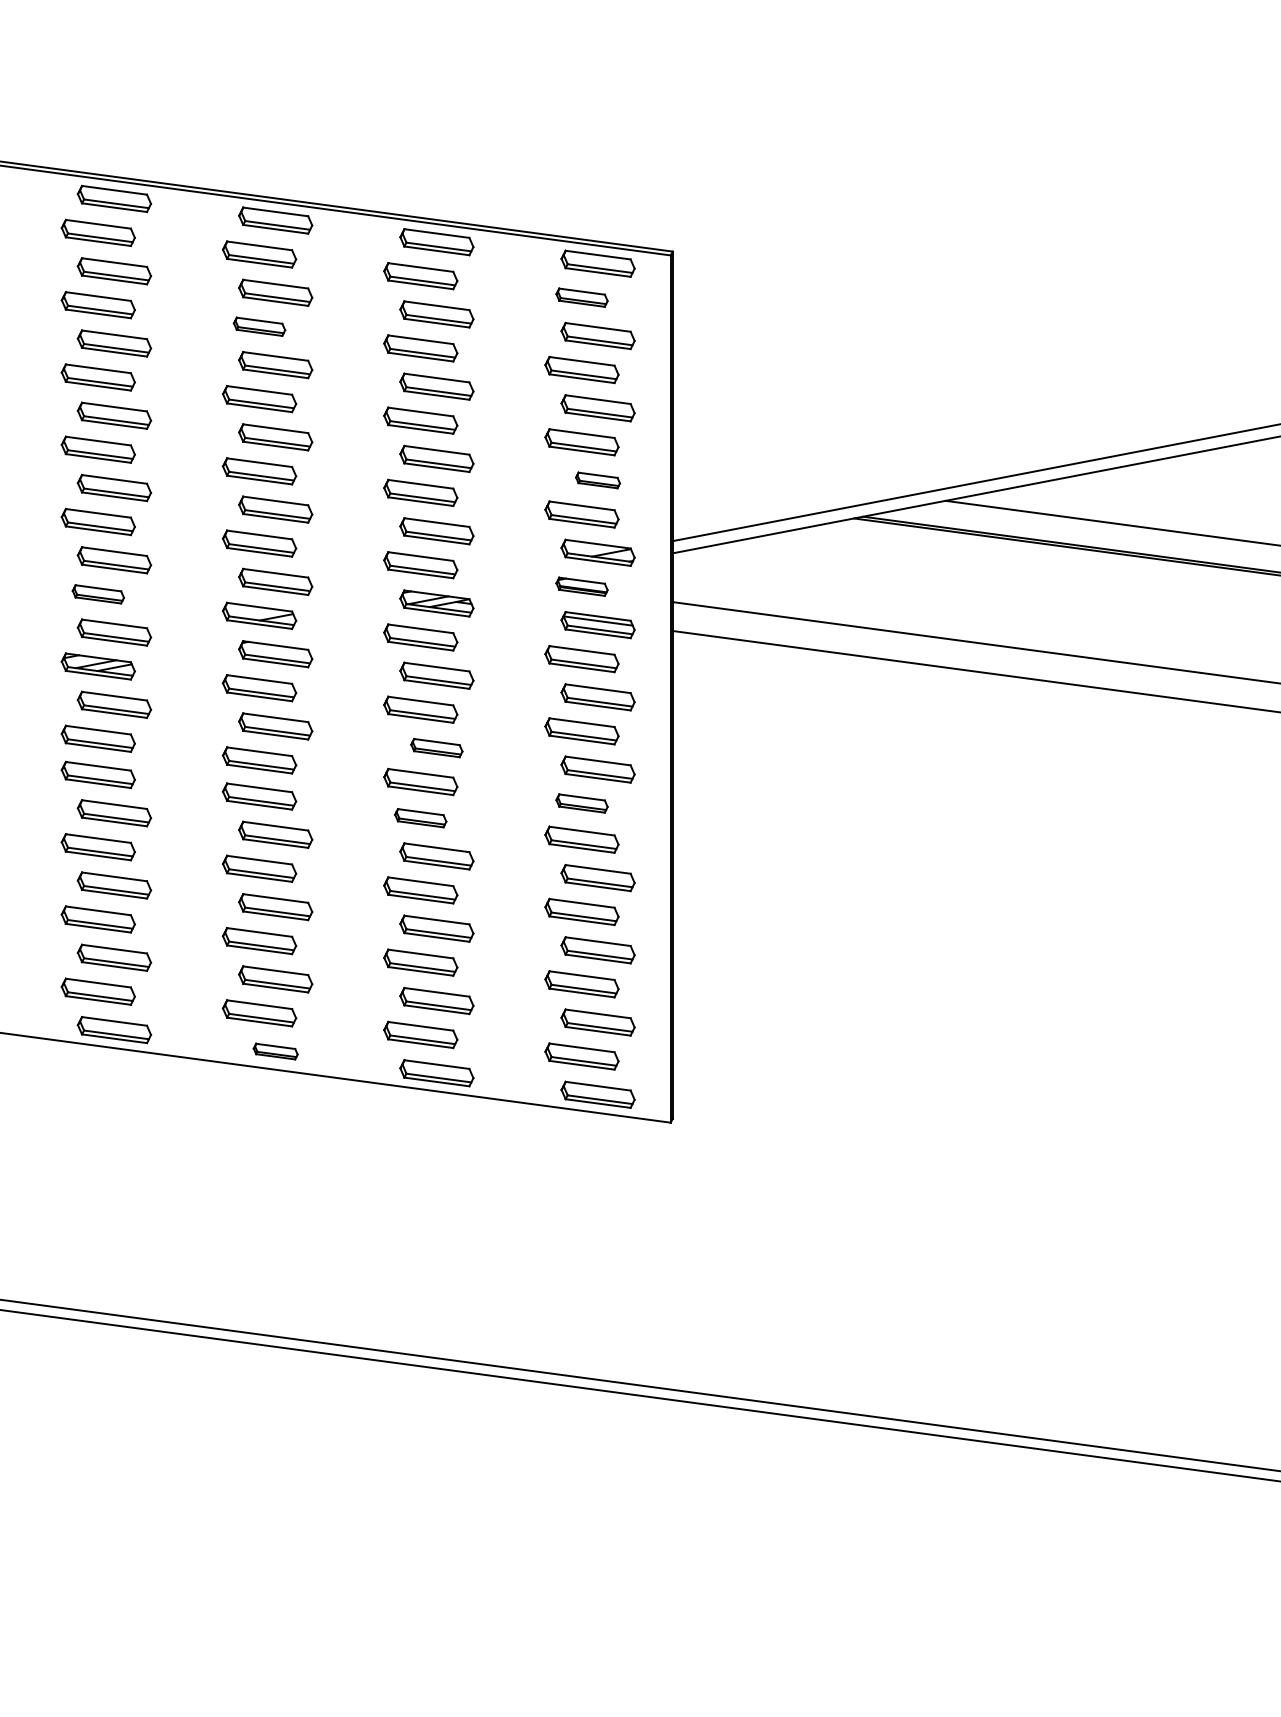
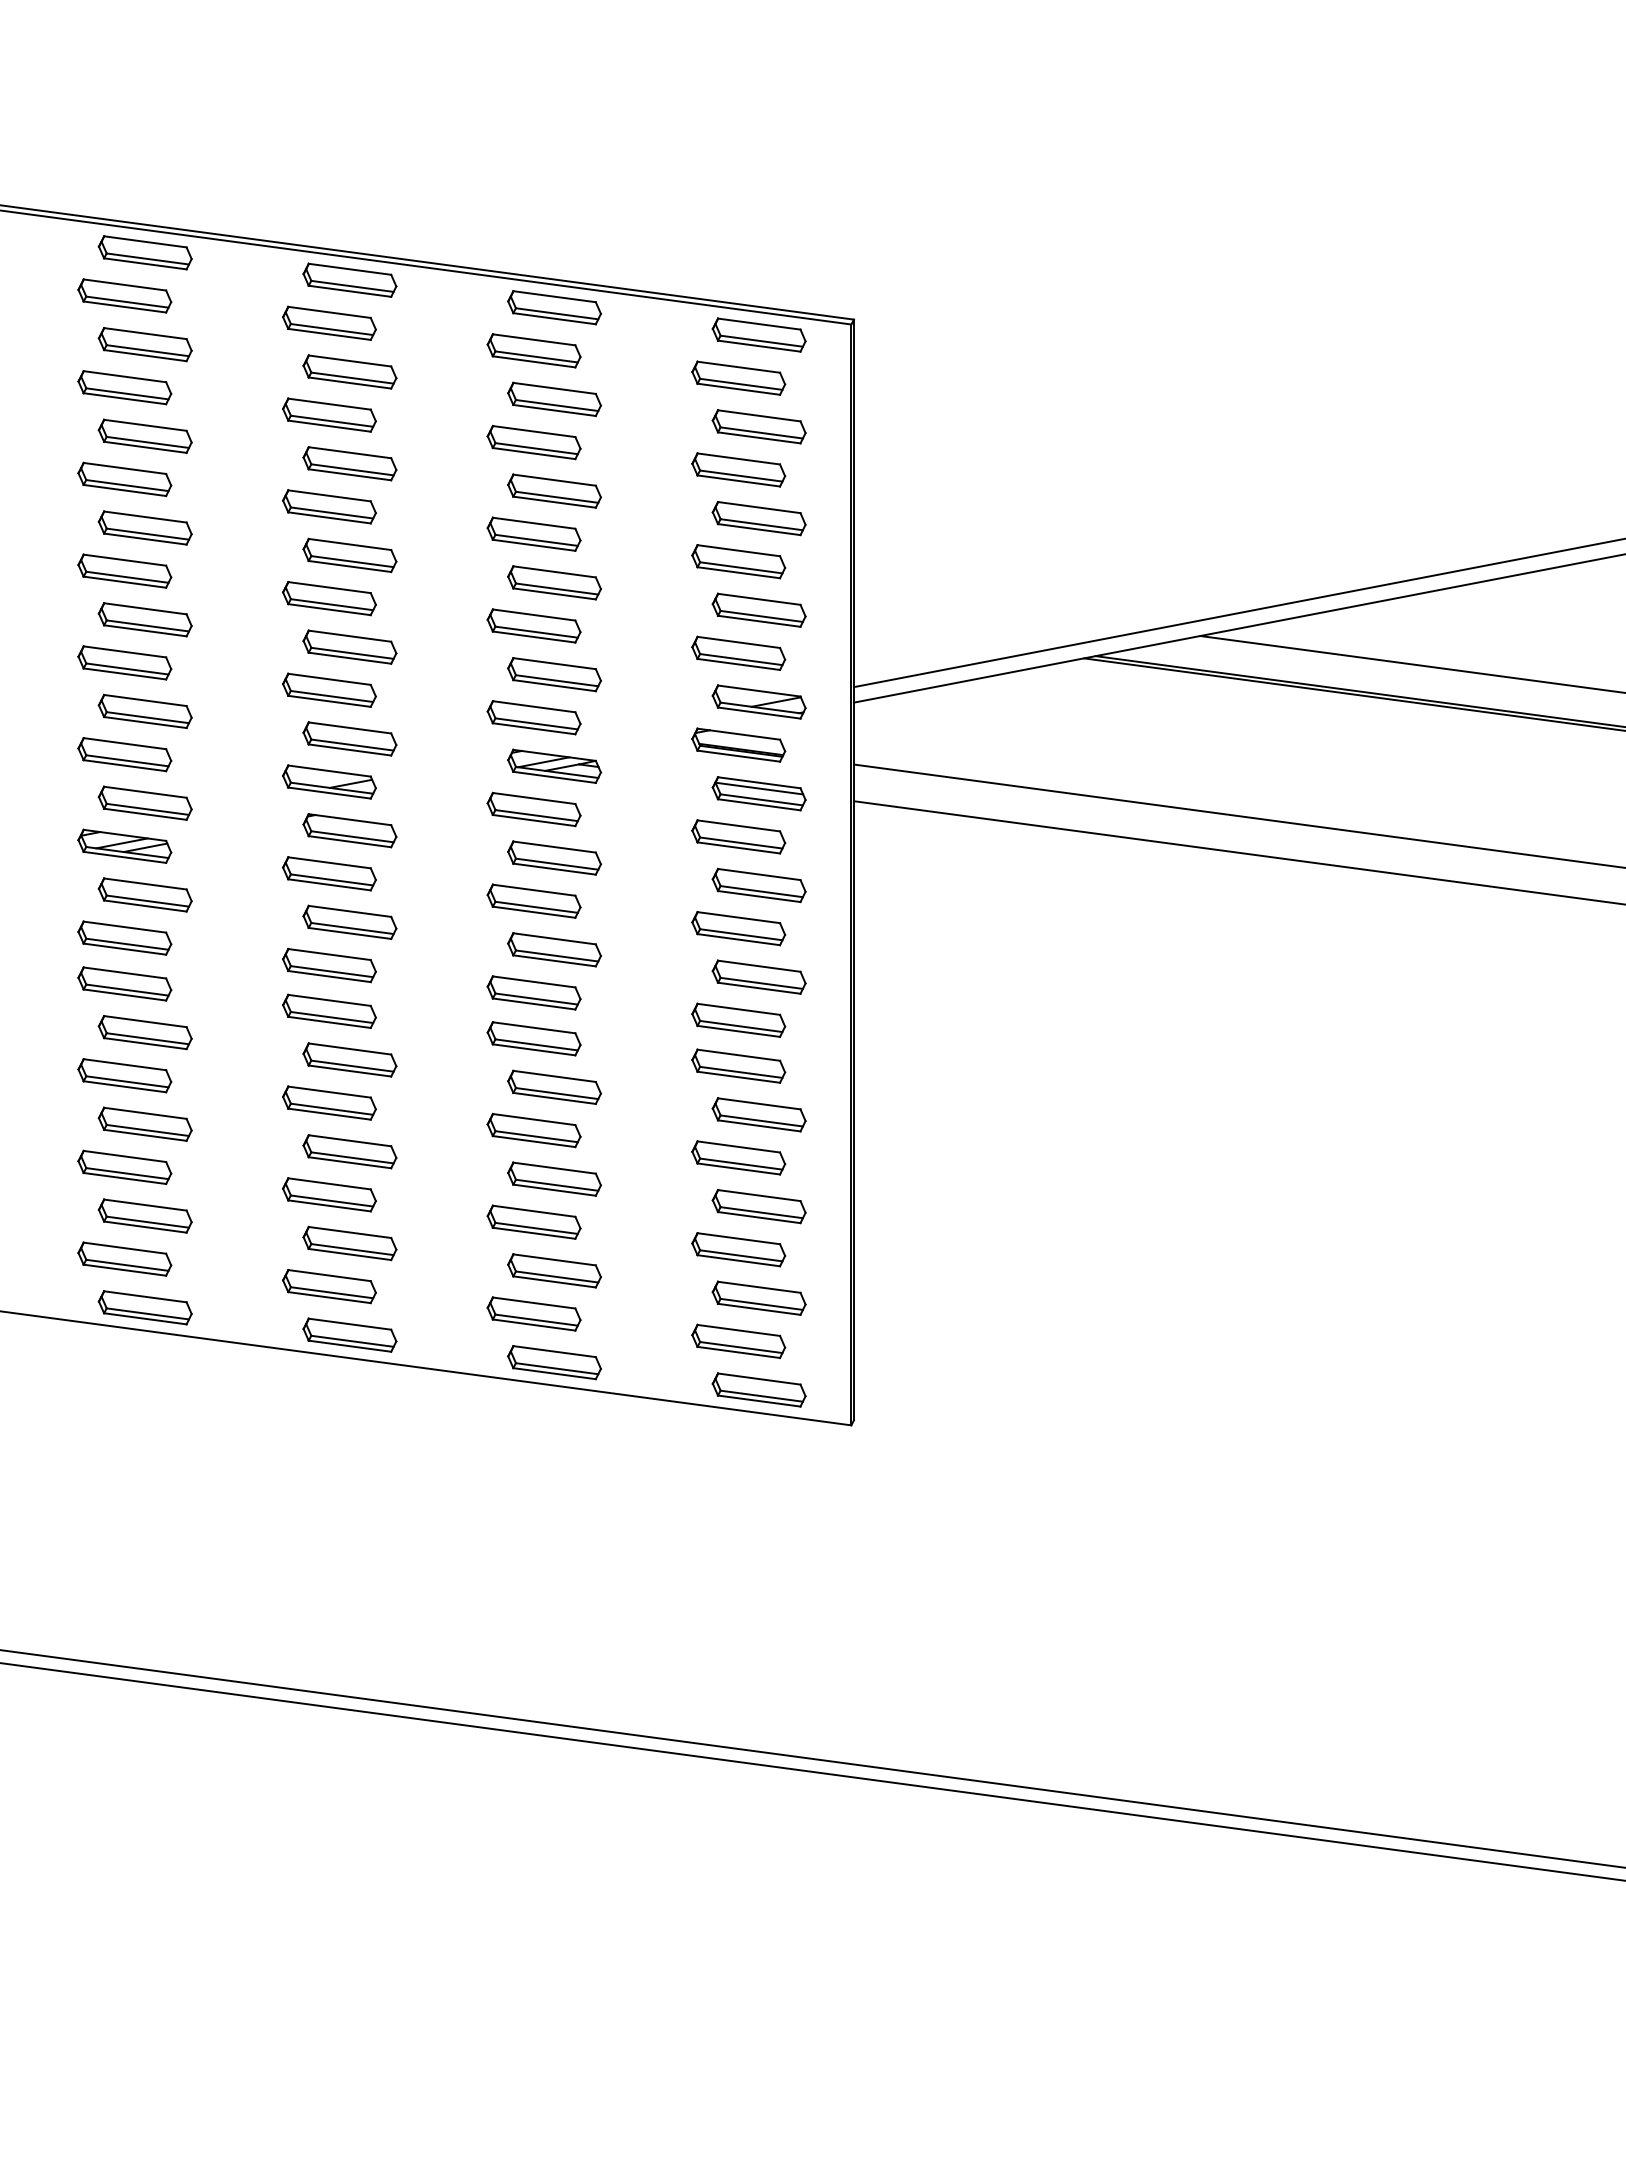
part: (581, 297) -> (738, 377), size x1.43
part: (259, 326) -> (329, 414), size x1.43
part: (597, 479) -> (758, 609), size x1.67
part: (581, 586) -> (738, 744), size x1.43
part: (98, 594) -> (124, 754), size x1.43
part: (436, 747) -> (554, 949), size x1.43
part: (581, 802) -> (738, 1019), size x1.43
part: (420, 817) -> (533, 1038), size x1.43
part: (275, 1051) -> (349, 1334), size x1.67

